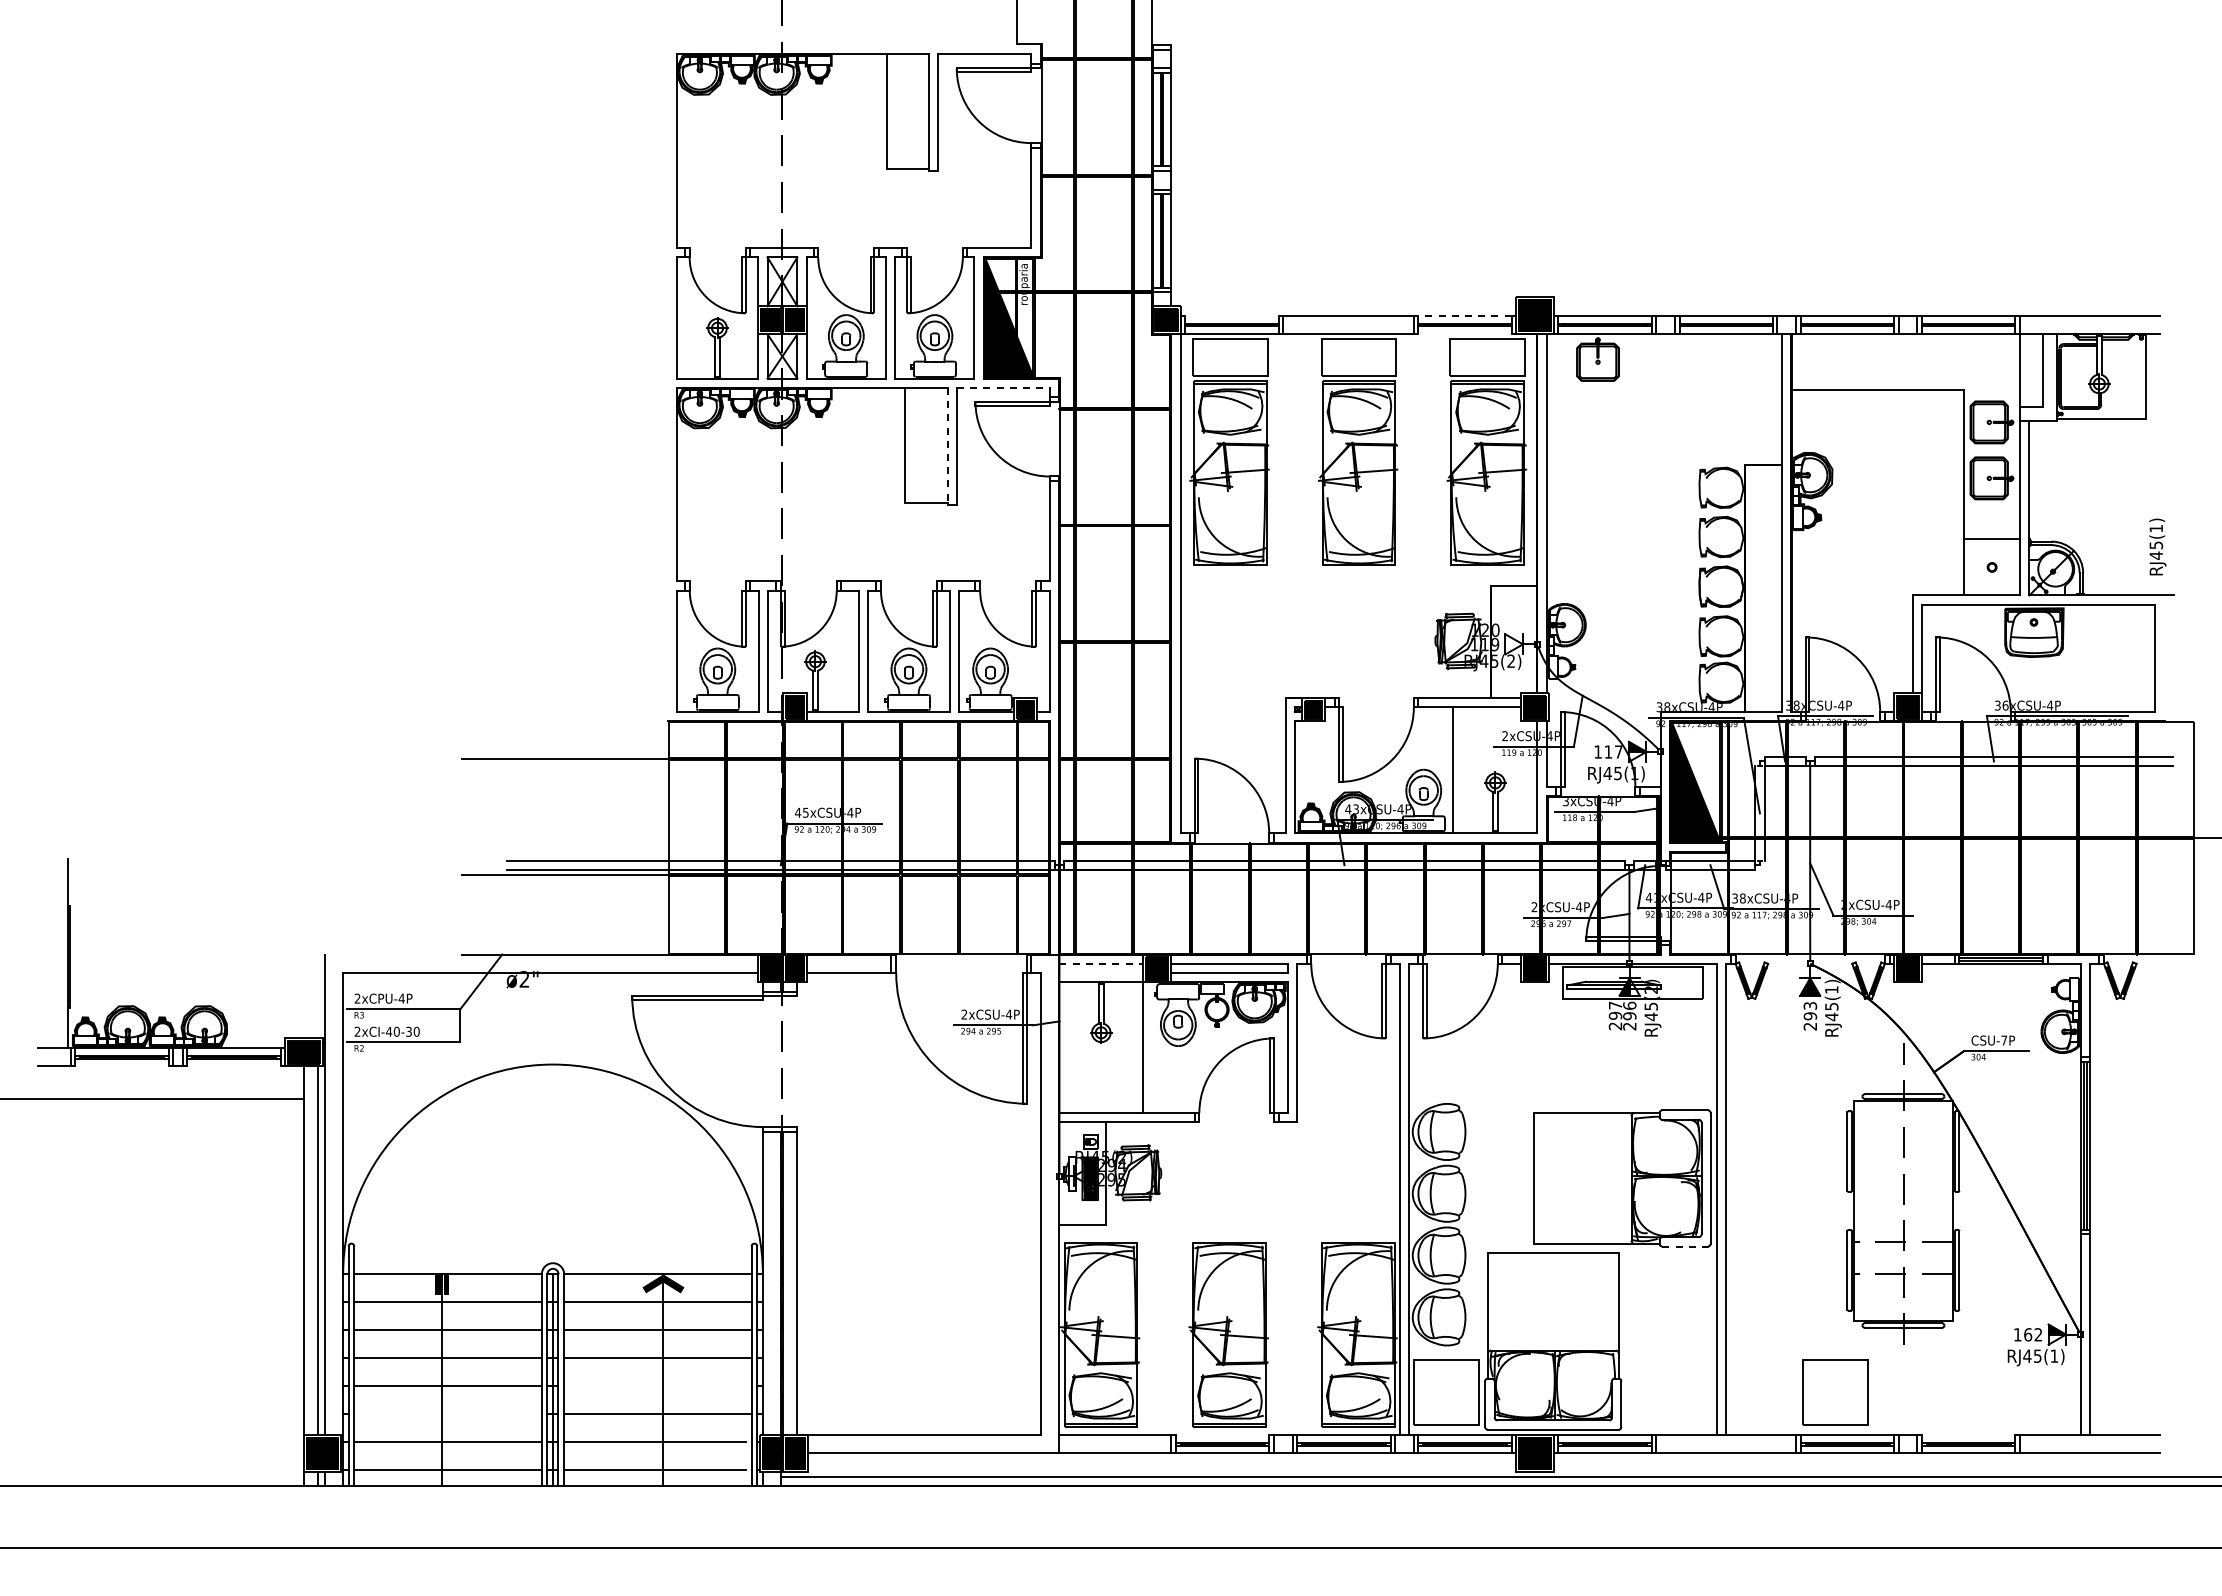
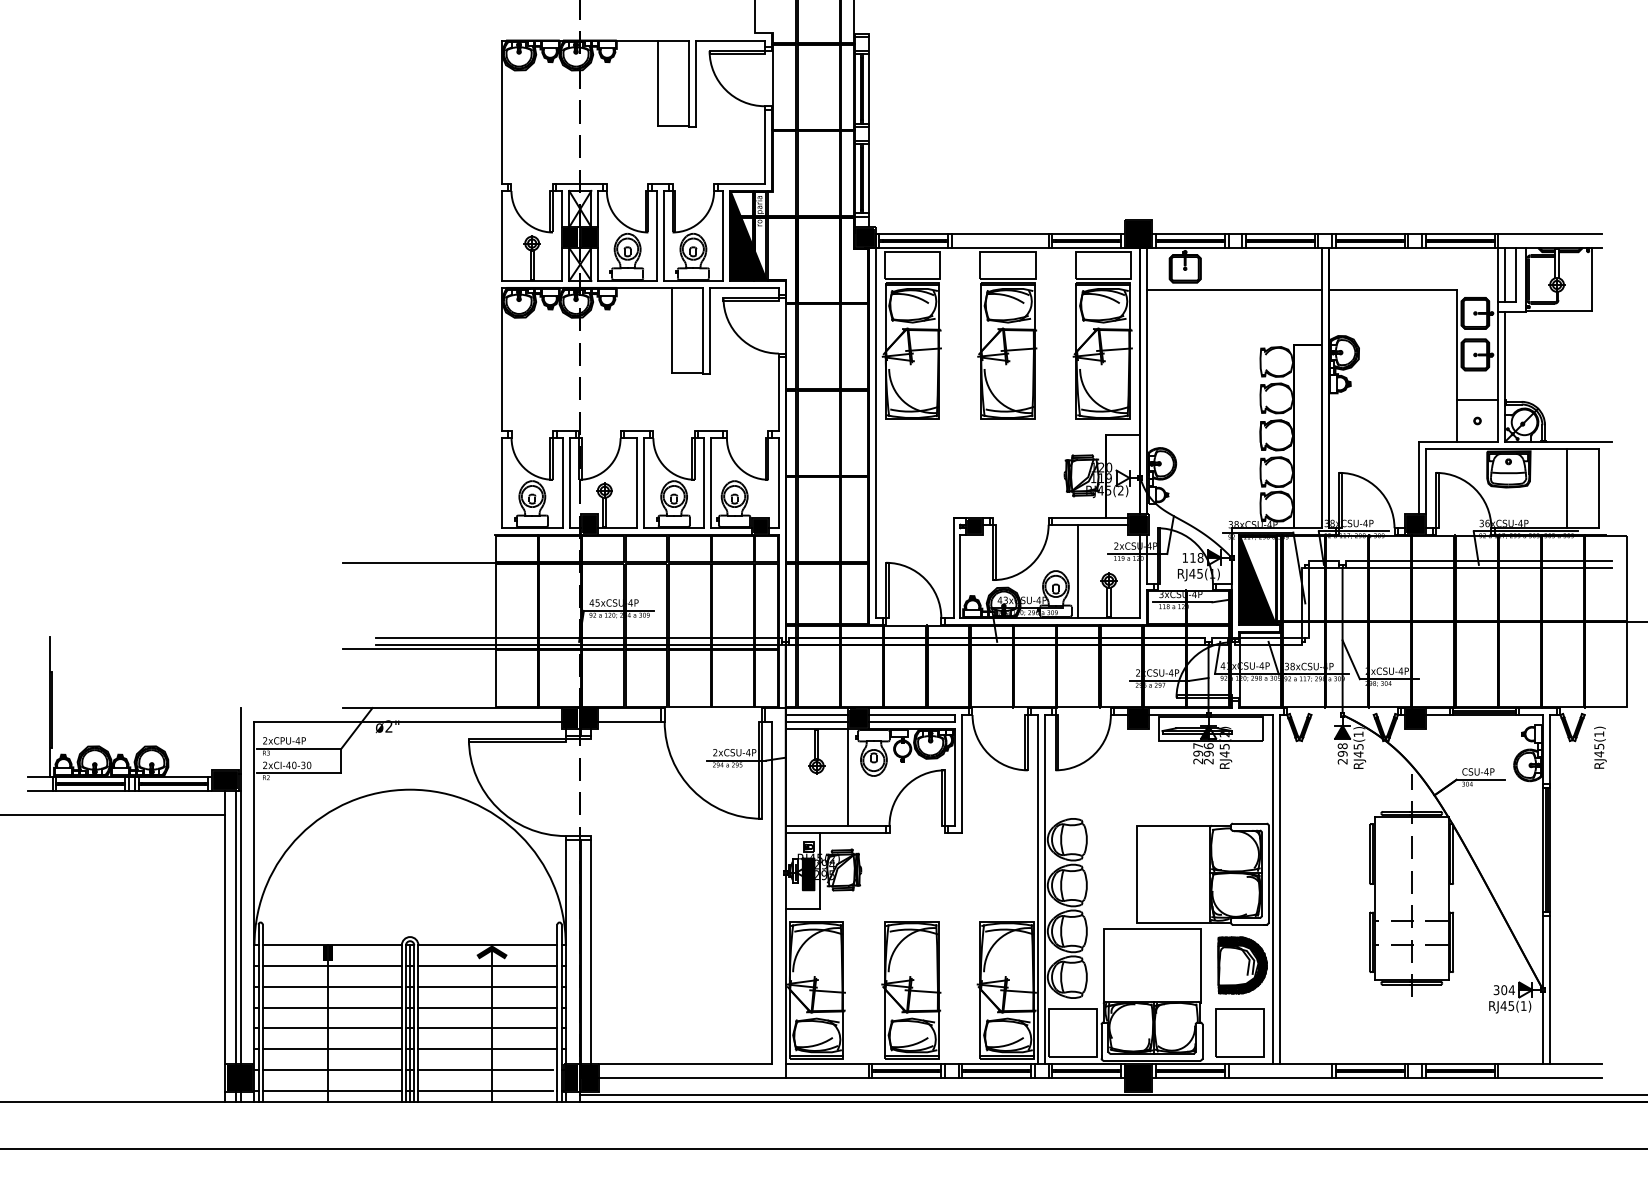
line: (1231, 315) -> (913, 234), added
line: (1465, 315) -> (1086, 234), dashed -> solid
line: (1464, 334) -> (1086, 248), added
line: (2029, 370) -> (1505, 274), added
line: (1003, 387) -> (744, 287), dashed -> solid
line: (1664, 390) -> (1234, 289), added
line: (947, 446) -> (702, 331), dashed -> solid
text: (2157, 546) -> (1600, 747), moved
line: (2113, 658) -> (1567, 488), added
text: (1618, 751) -> (1200, 557), 117 -> 118
line: (1101, 963) -> (816, 714), dashed -> solid
line: (1101, 973) -> (816, 722), added
text: (1810, 1005) -> (1342, 745), 293 -> 298
text: (2004, 1040) -> (1486, 771), CSU-7P -> CSU-4P
line: (121, 1066) -> (90, 791), added
line: (233, 1066) -> (173, 791), added
line: (1685, 1246) -> (1250, 924), dashed -> solid
part: (1674, 1301) -> (1241, 965), added
text: (2027, 1334) -> (1503, 989), 162 -> 304
line: (657, 1386) -> (487, 1028), added
part: (1835, 1392) -> (1239, 1032), moved
line: (447, 1414) -> (331, 1049), added
line: (1222, 1434) -> (906, 1064), added
line: (1968, 1434) -> (1460, 1064), added

